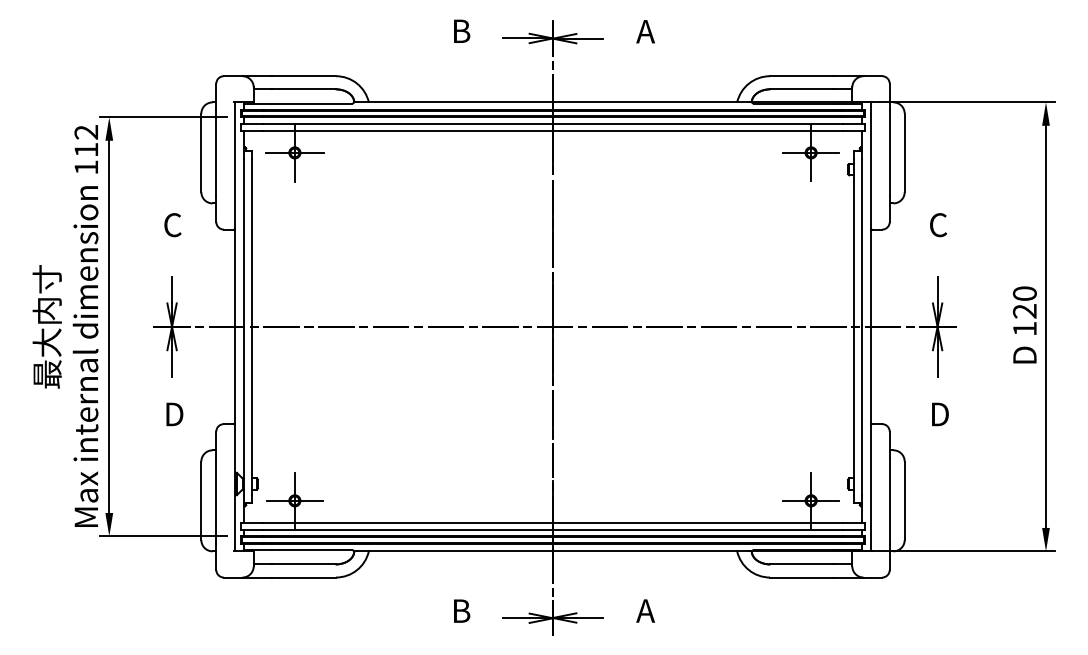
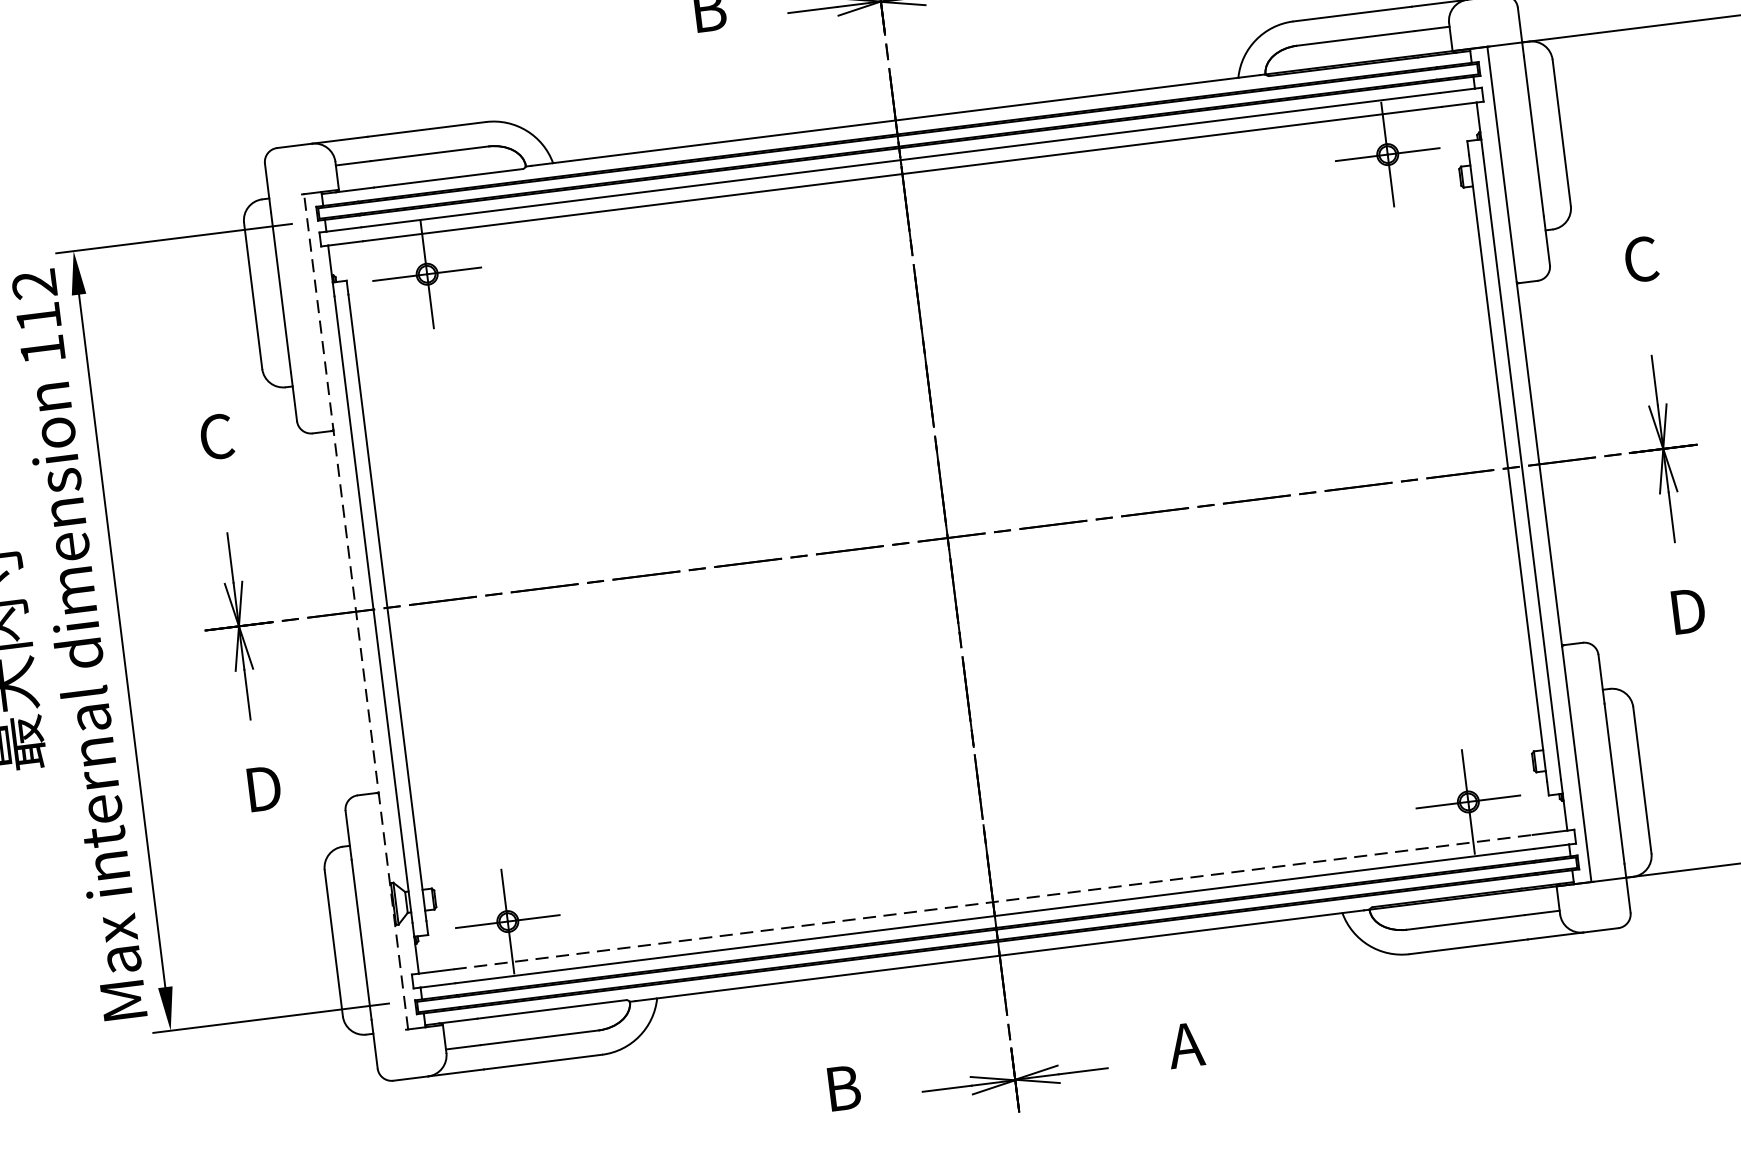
line: (235, 326) -> (356, 610), solid -> dashed
line: (553, 522) -> (993, 901), solid -> dashed

